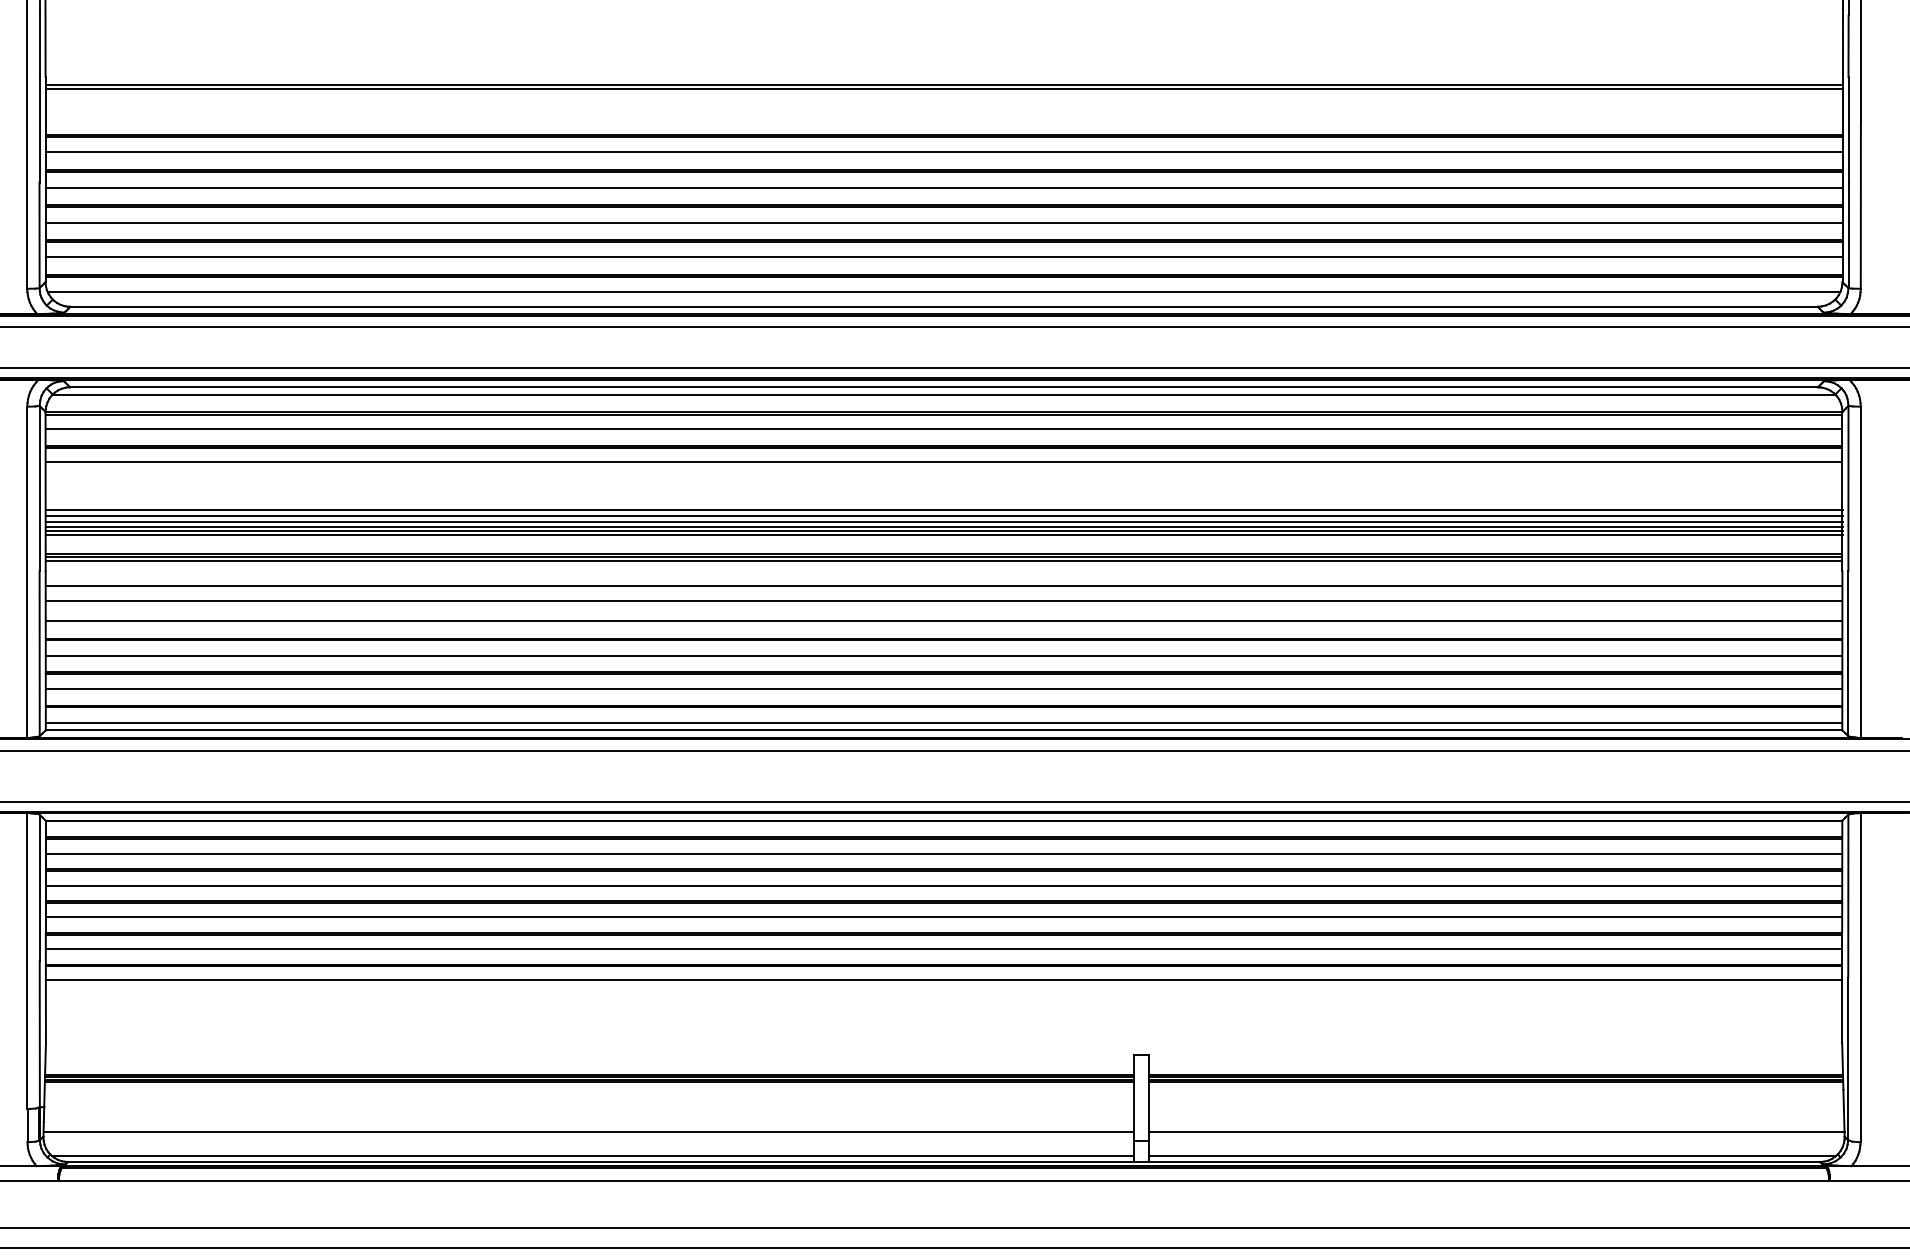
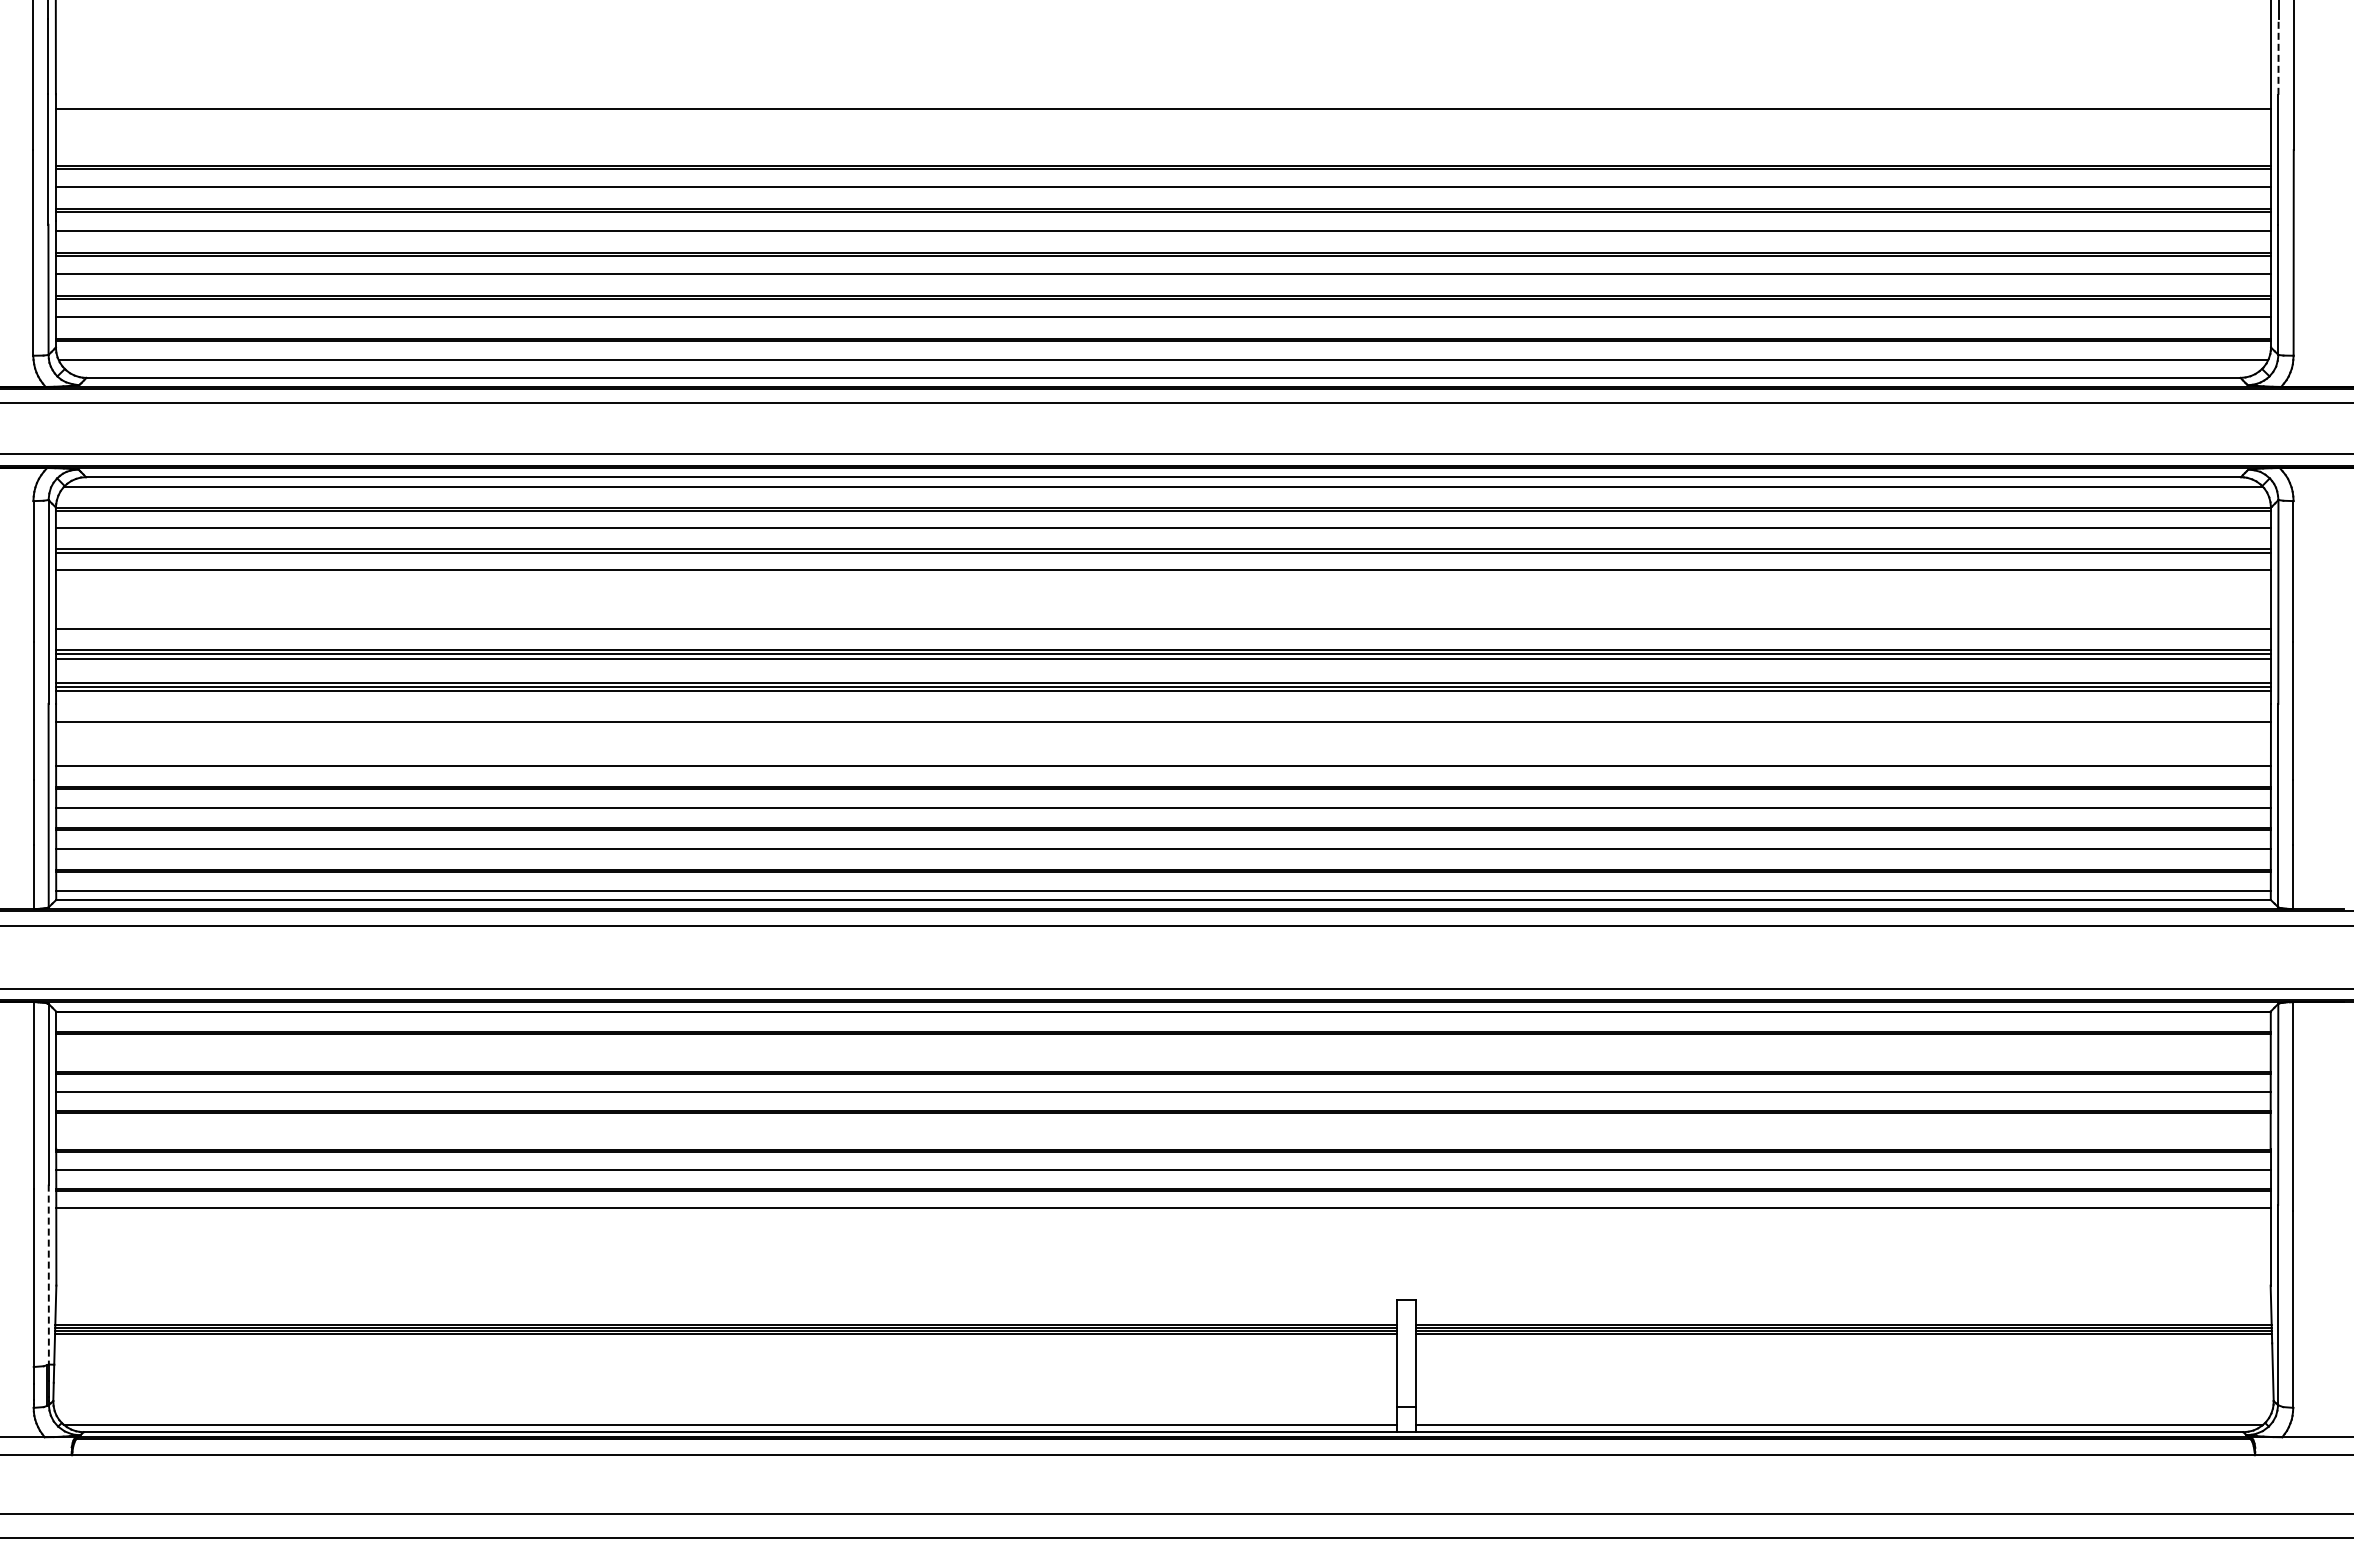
line: (1848, 46) -> (2278, 56), solid -> dashed
line: (944, 84) -> (1163, 104), removed
line: (944, 516) -> (1163, 636), removed
line: (944, 522) -> (1163, 643), removed
line: (944, 600) -> (1163, 740), removed
line: (944, 853) -> (1163, 1051), removed
line: (944, 917) -> (1163, 1130), removed
line: (39, 1034) -> (48, 1274), solid -> dashed
line: (588, 1132) -> (725, 1395), removed
line: (1496, 1132) -> (1844, 1395), removed

